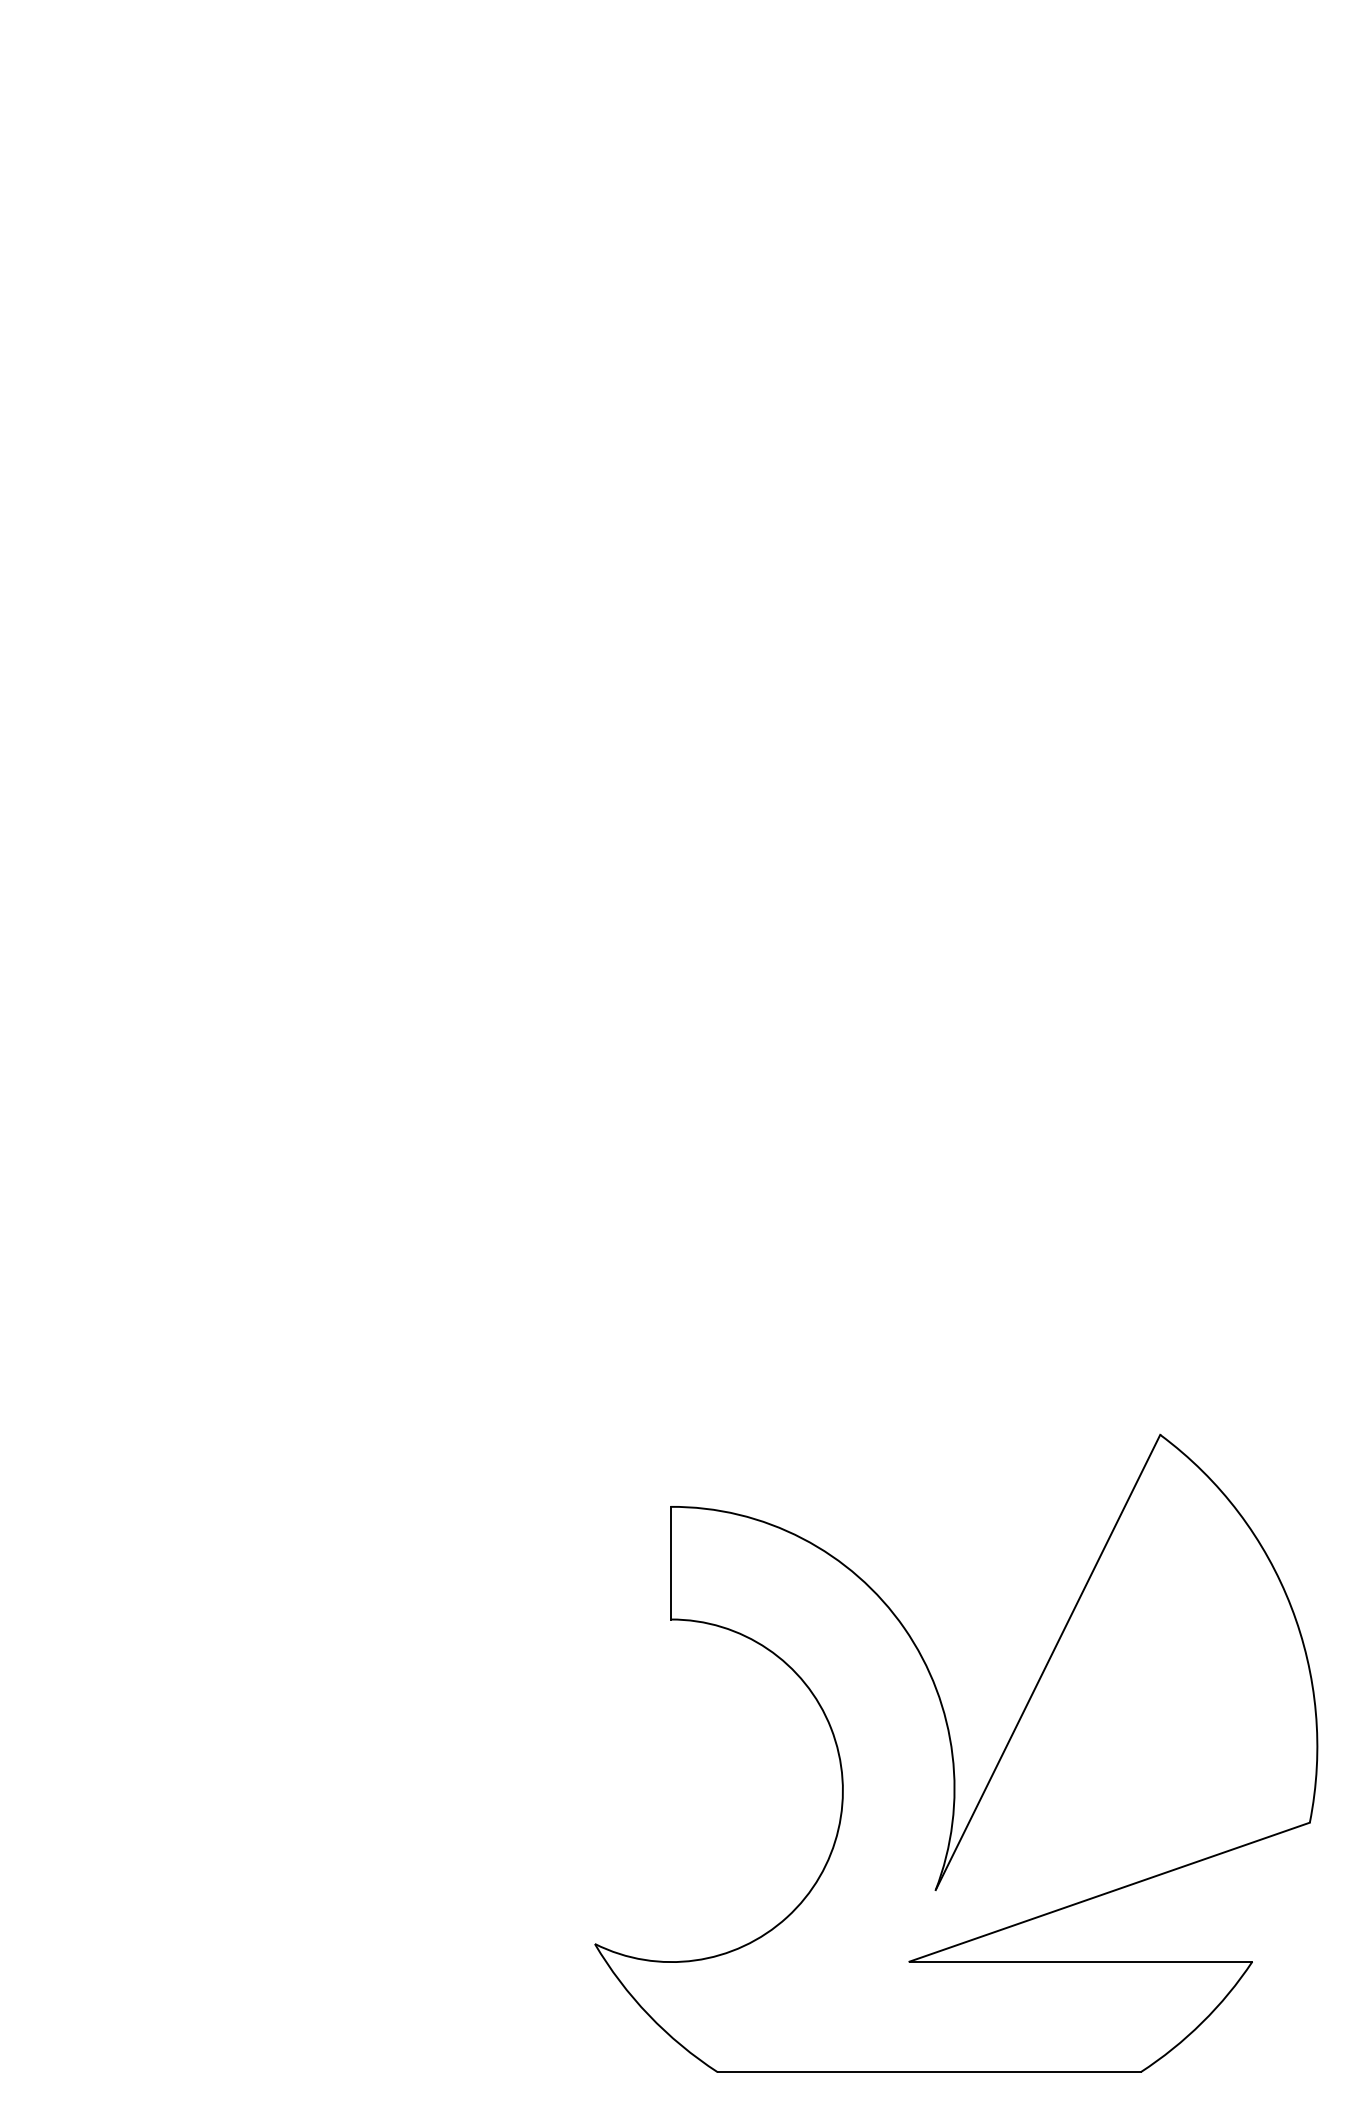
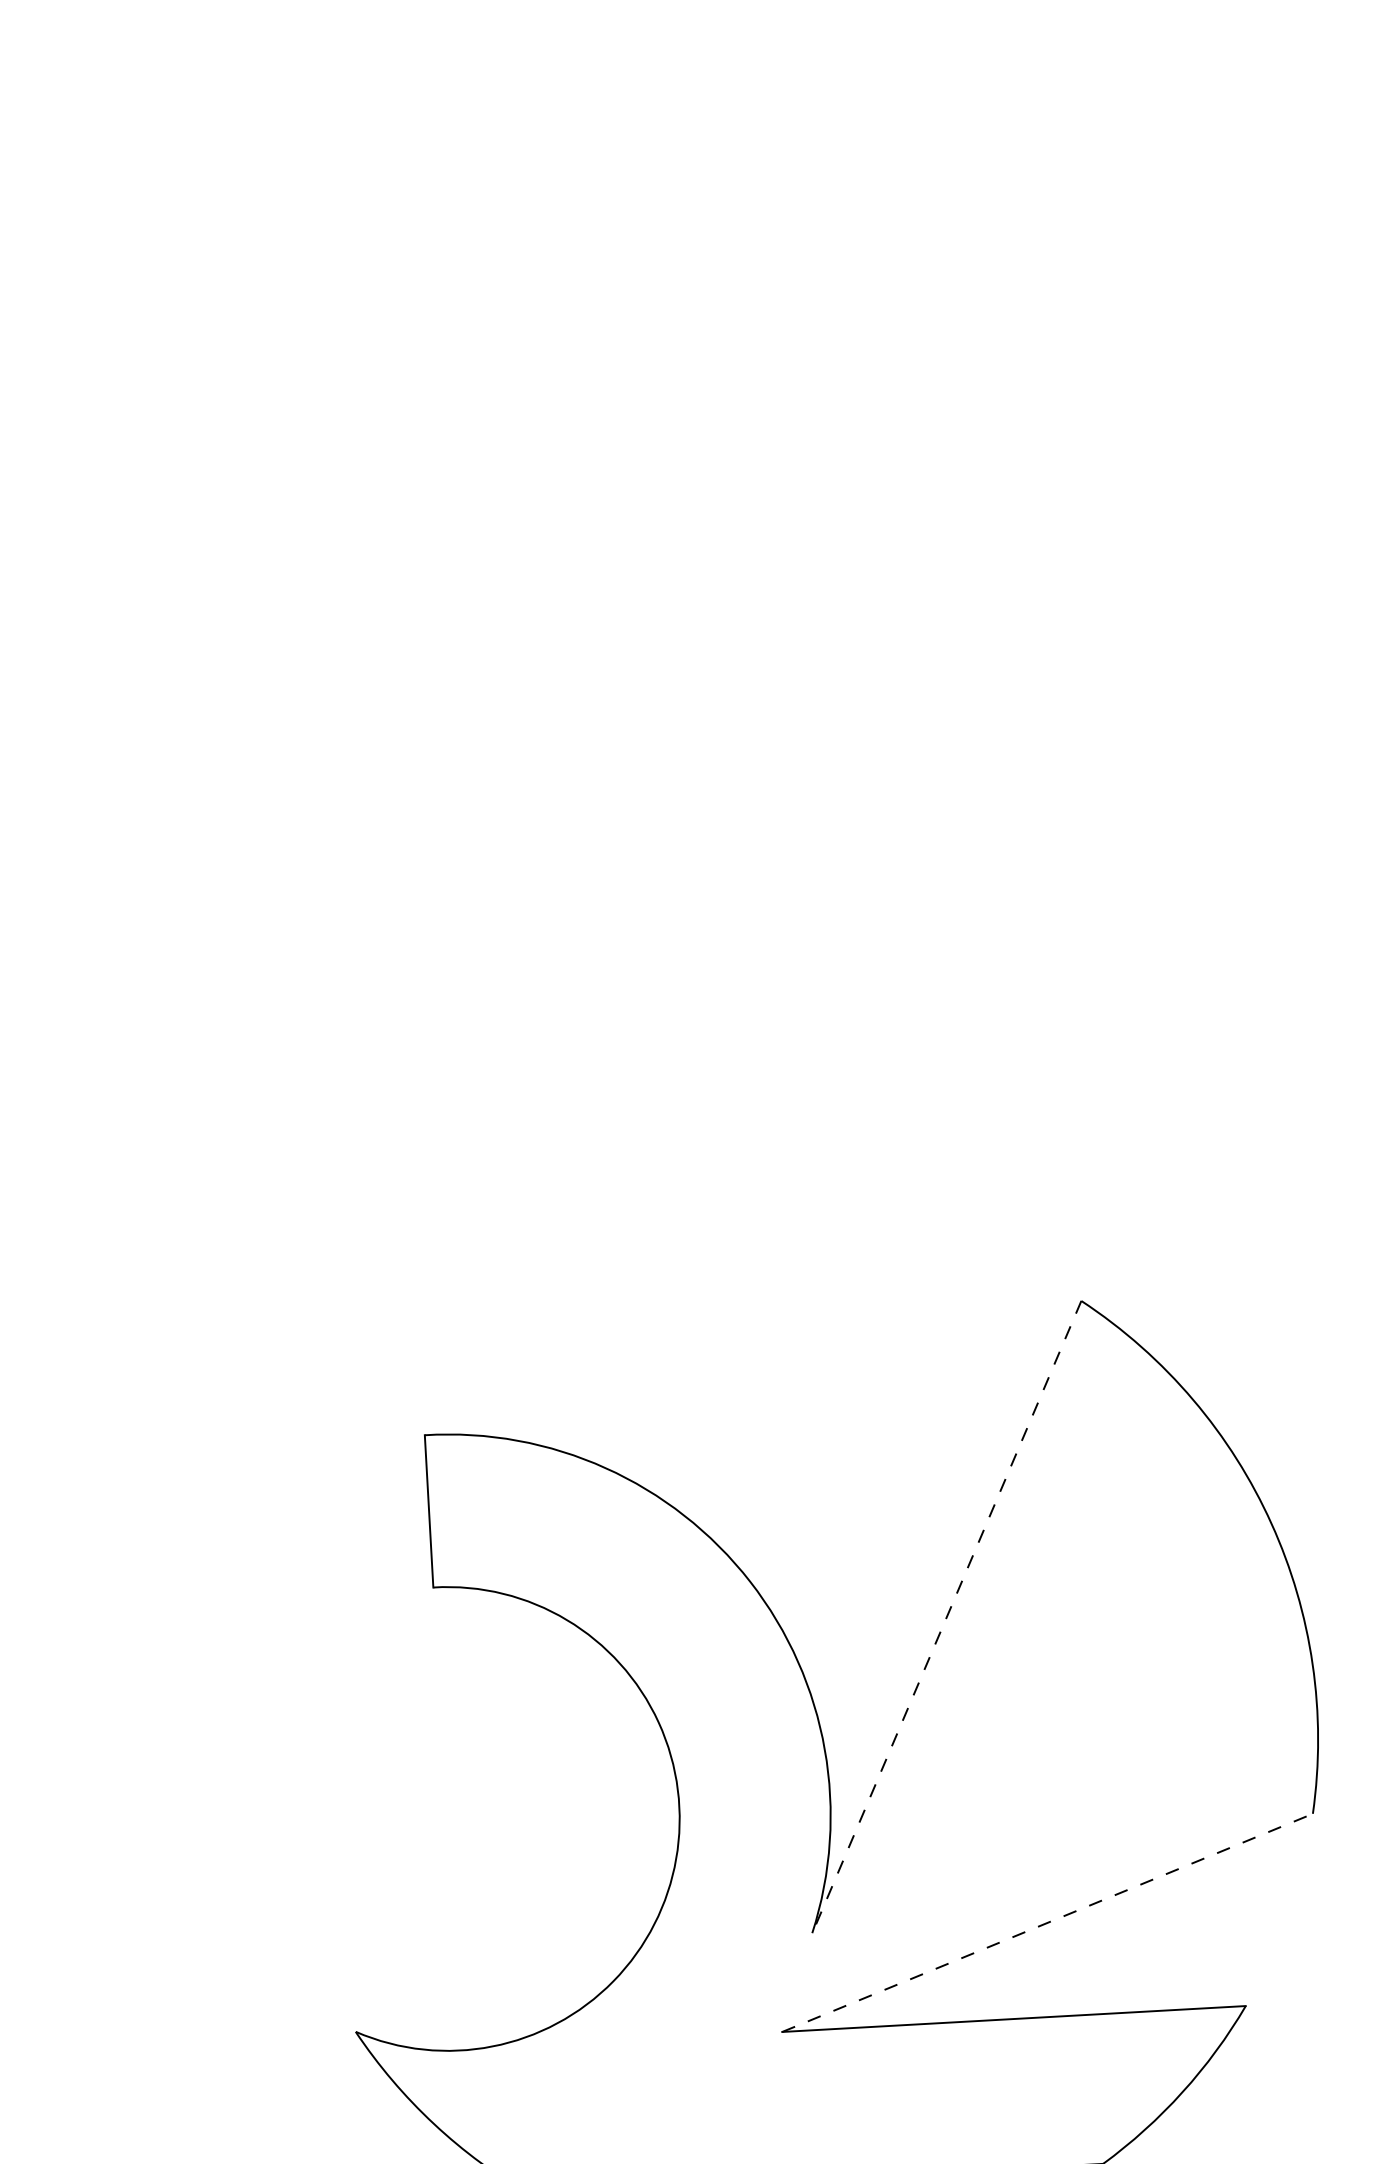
line: (1048, 1662) -> (947, 1617), solid -> dashed
line: (1109, 1892) -> (1047, 1923), solid -> dashed

